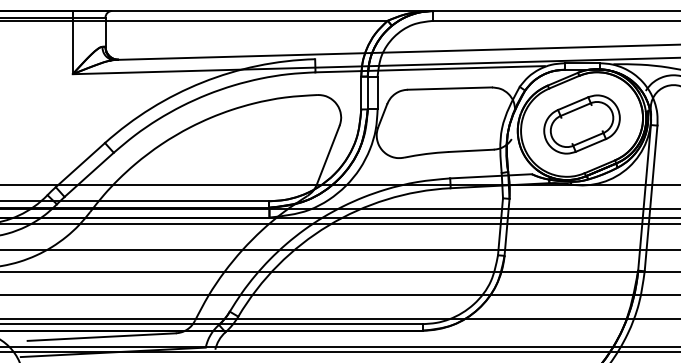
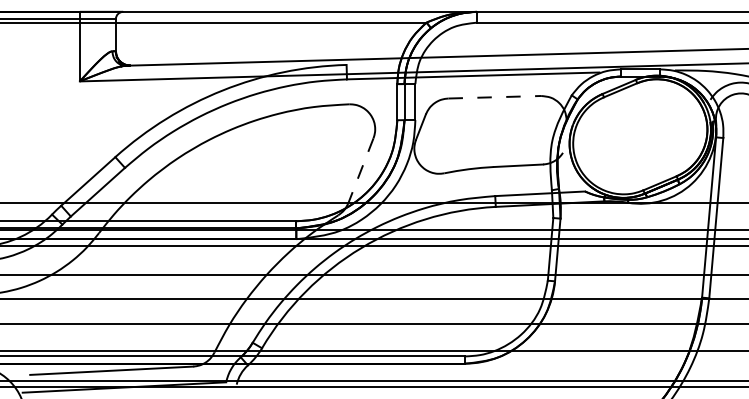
line: (450, 88) -> (495, 97), solid -> dashed
part: (581, 124) -> (639, 136), removed
line: (327, 155) -> (360, 170), solid -> dashed

